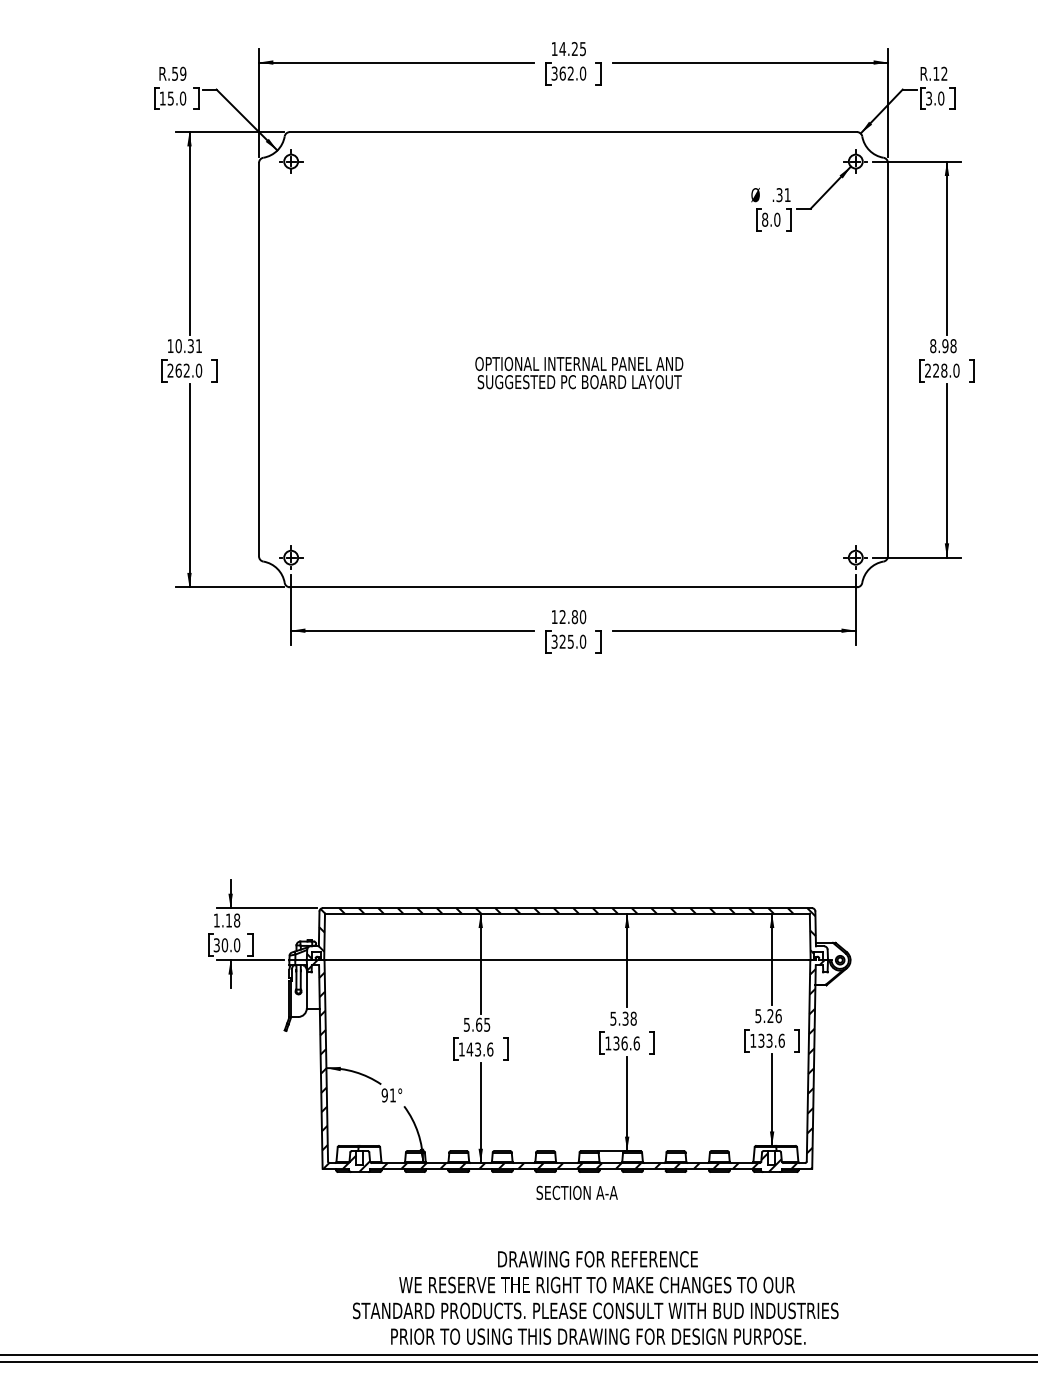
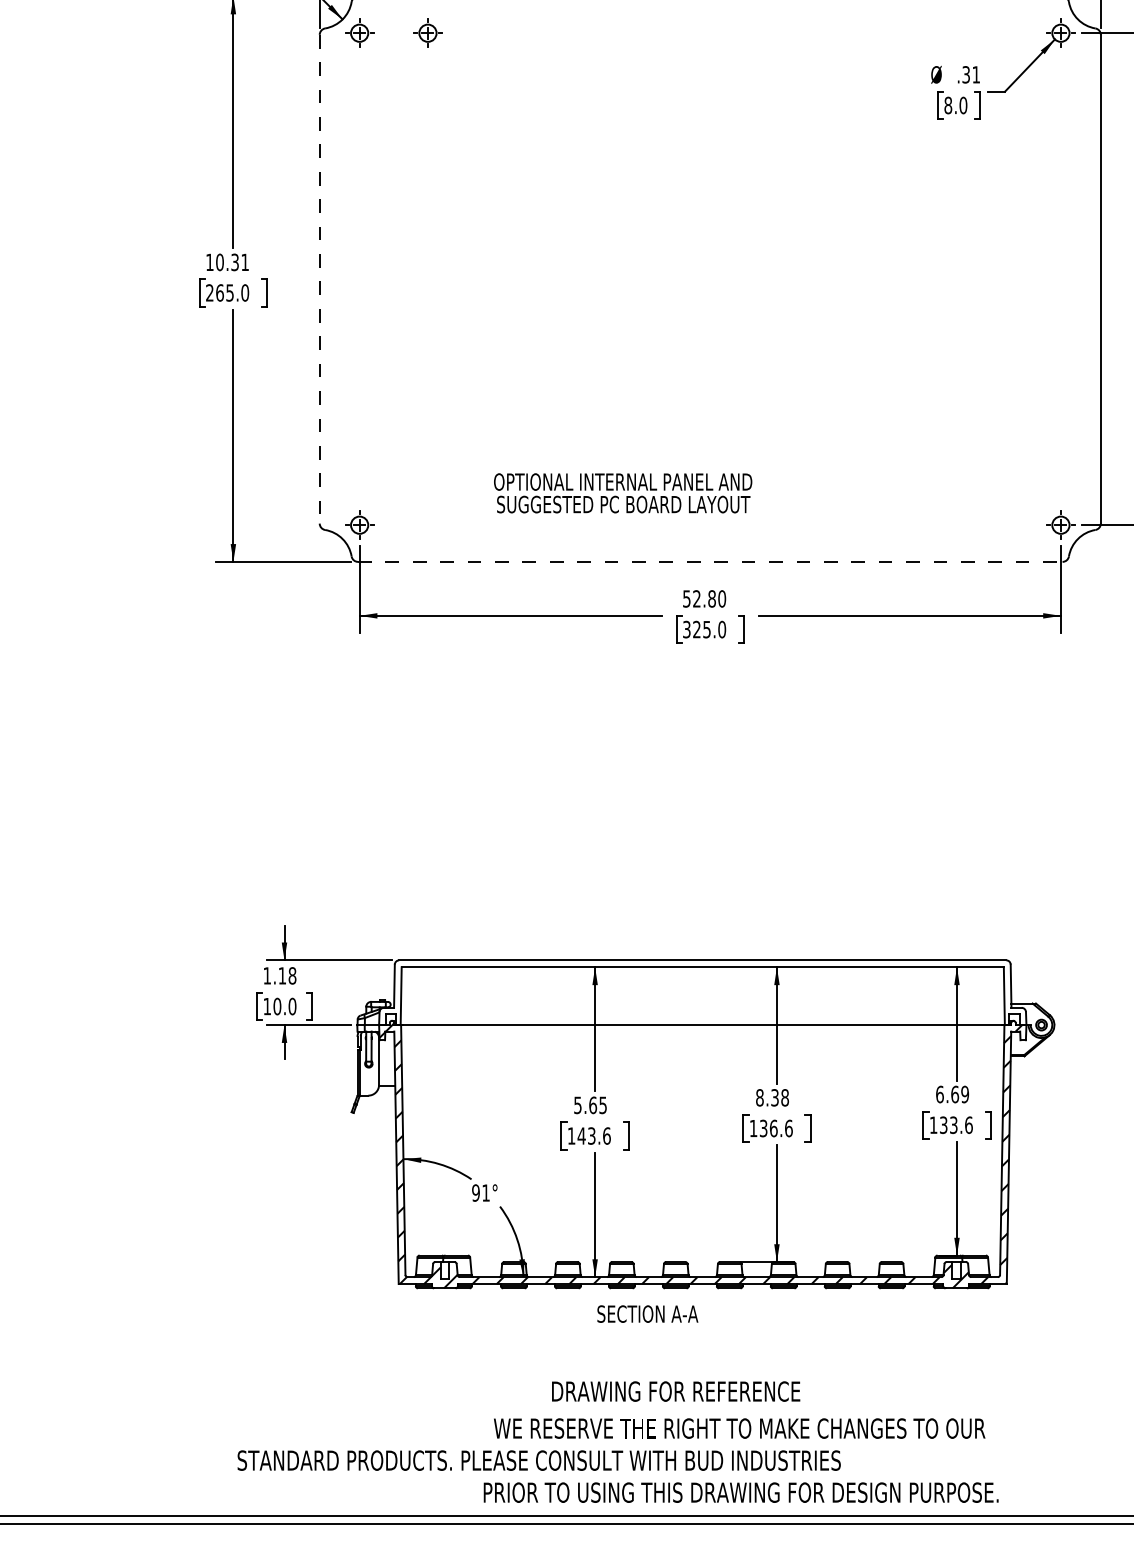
part: (346, 161) -> (428, 33), added
line: (259, 359) -> (320, 279), solid -> dashed
text: (186, 370) -> (229, 292), 262.0 -> 265.0
text: (579, 373) -> (623, 493), moved
line: (573, 587) -> (710, 562), solid -> dashed
text: (554, 617) -> (686, 599), 12.80 -> 52.80
hatch: (561, 933) -> (695, 991), removed
text: (216, 945) -> (266, 1006), 30.0 -> 10.0
text: (768, 1016) -> (952, 1095), 5.26 -> 6.69
text: (613, 1018) -> (759, 1097), 5.38 -> 8.38
text: (576, 1192) -> (646, 1313), moved
text: (597, 1259) -> (675, 1391), moved
text: (595, 1310) -> (538, 1460), moved

